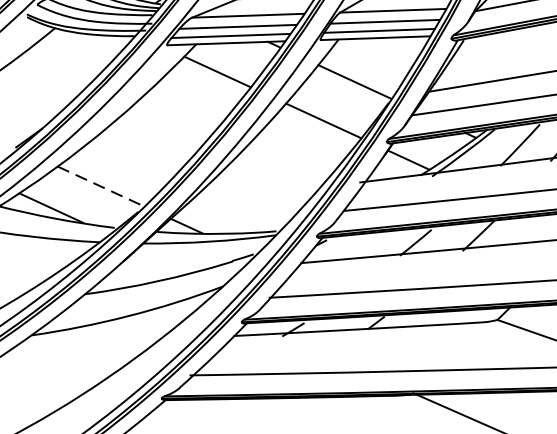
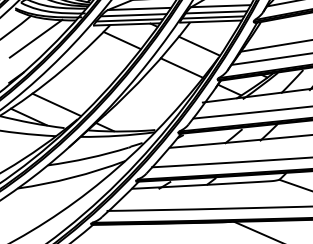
line: (63, 68) -> (35, 38), added
line: (100, 185) -> (56, 104), dashed -> solid

